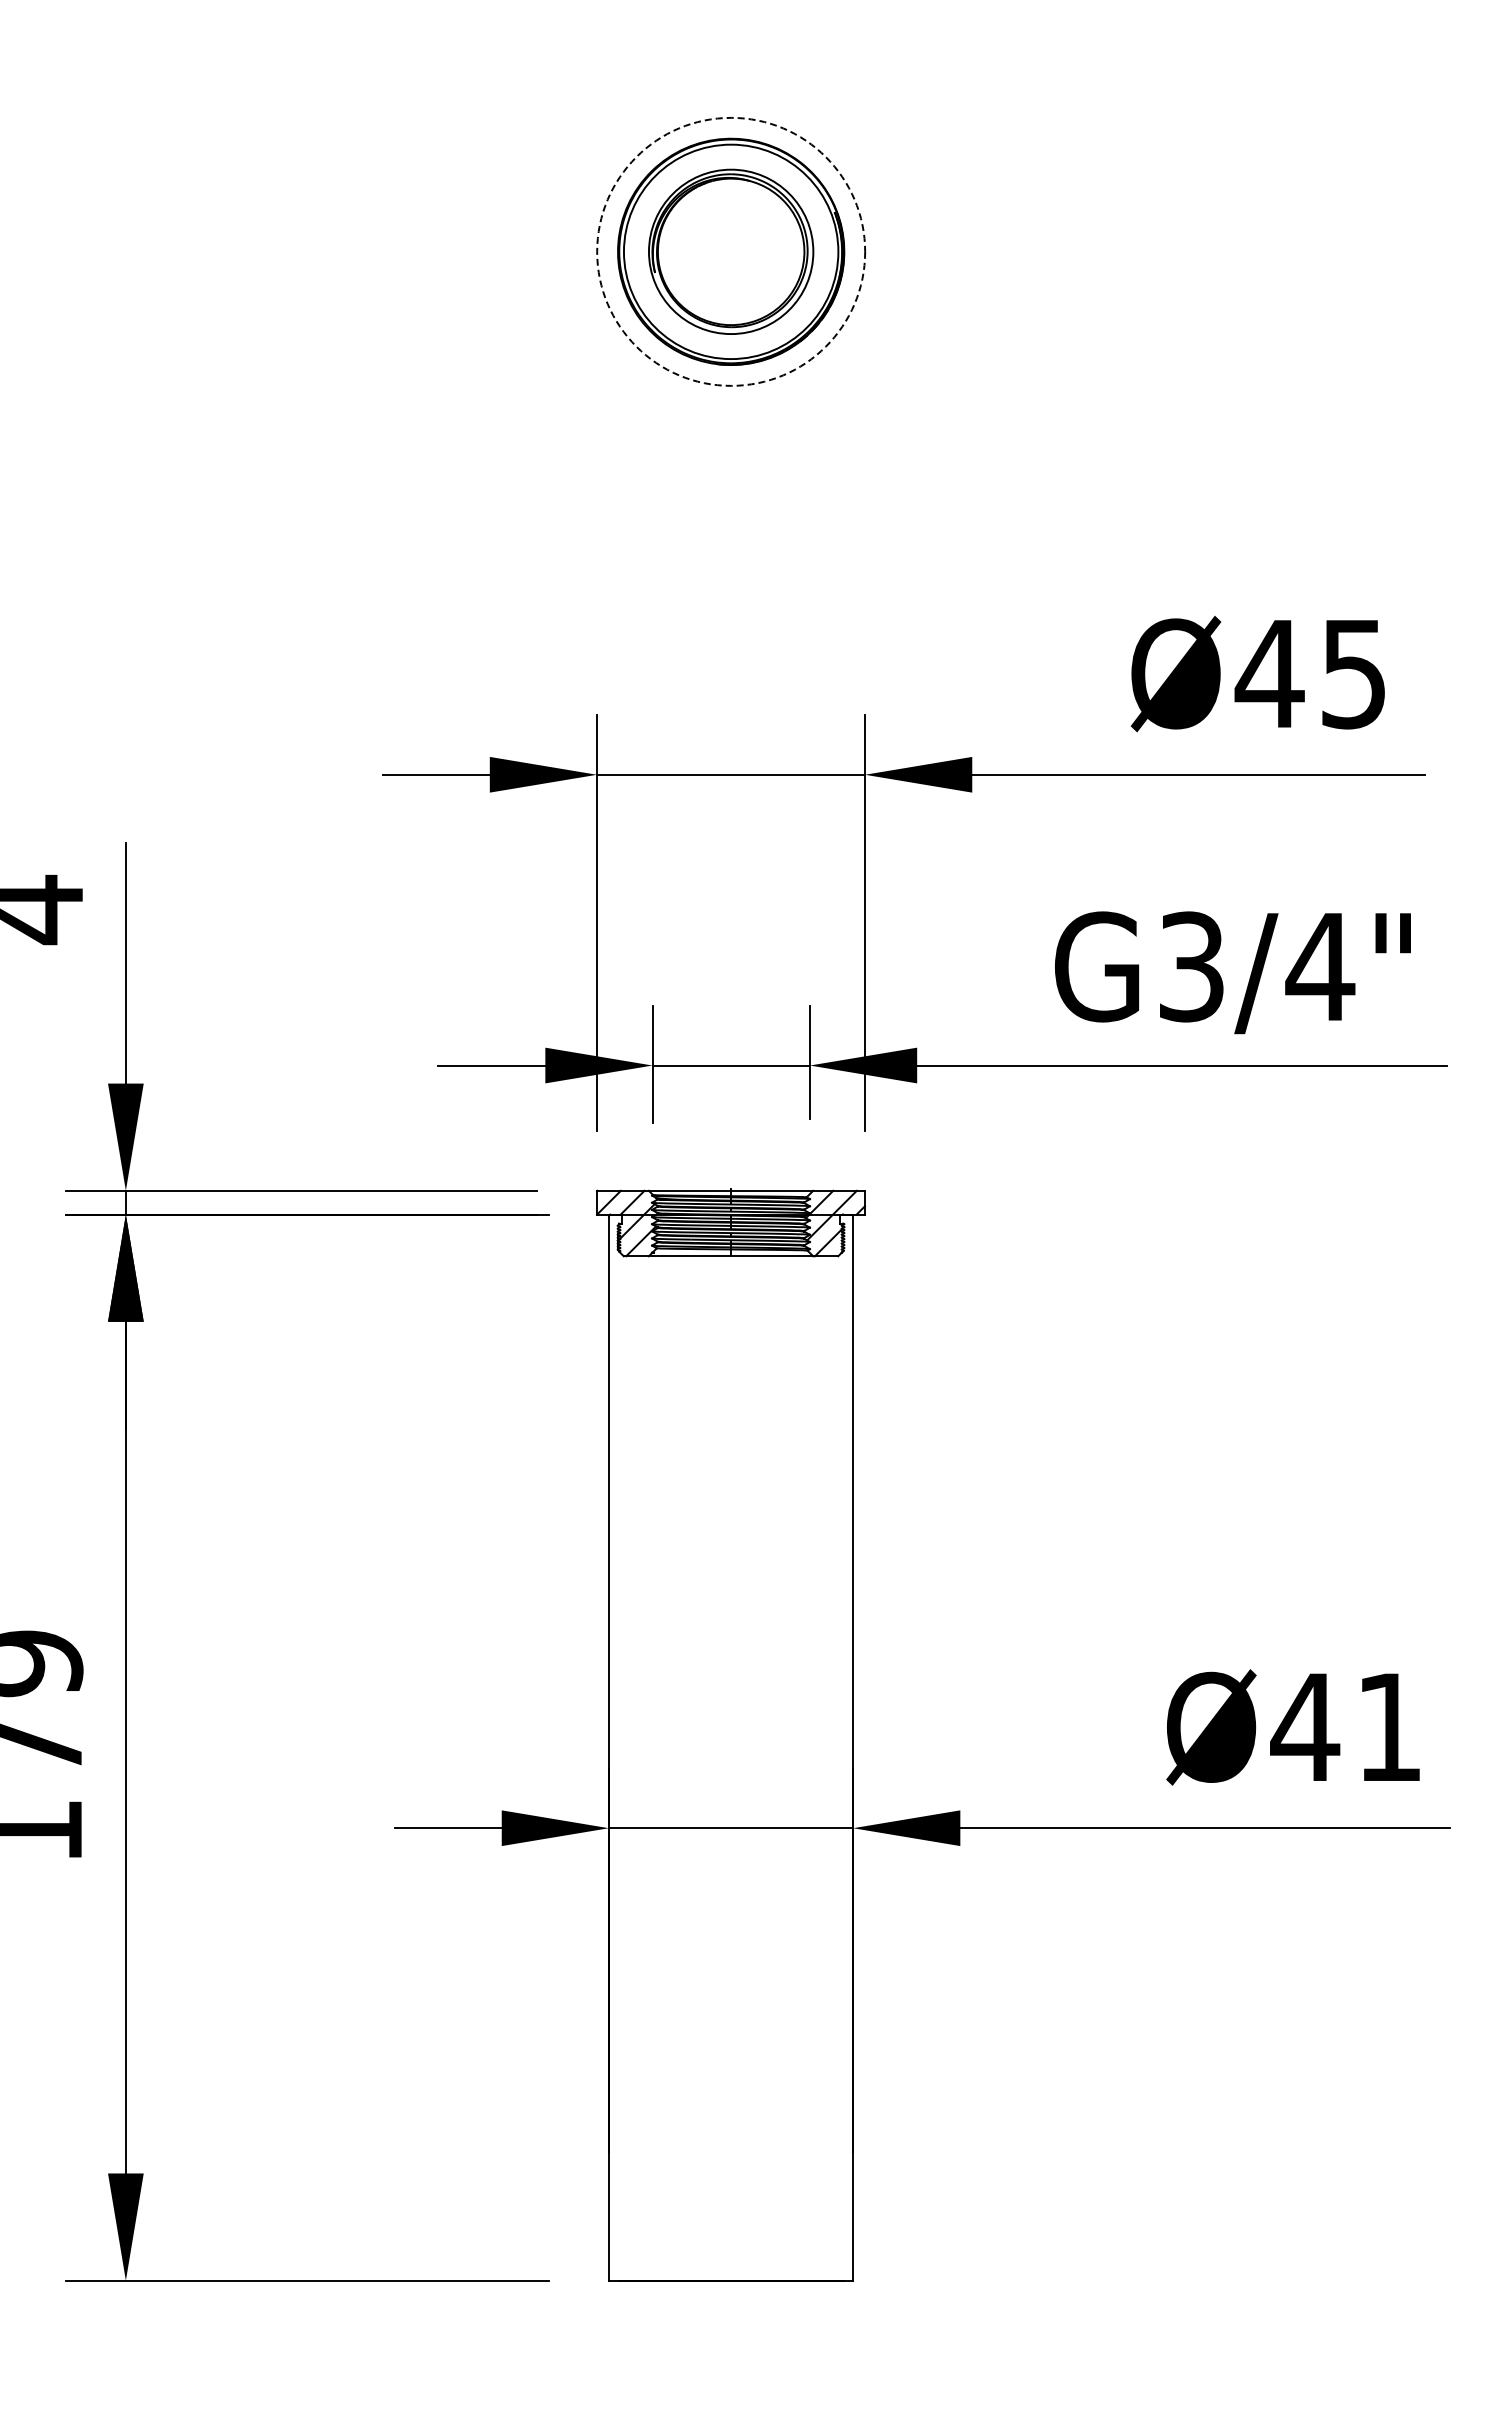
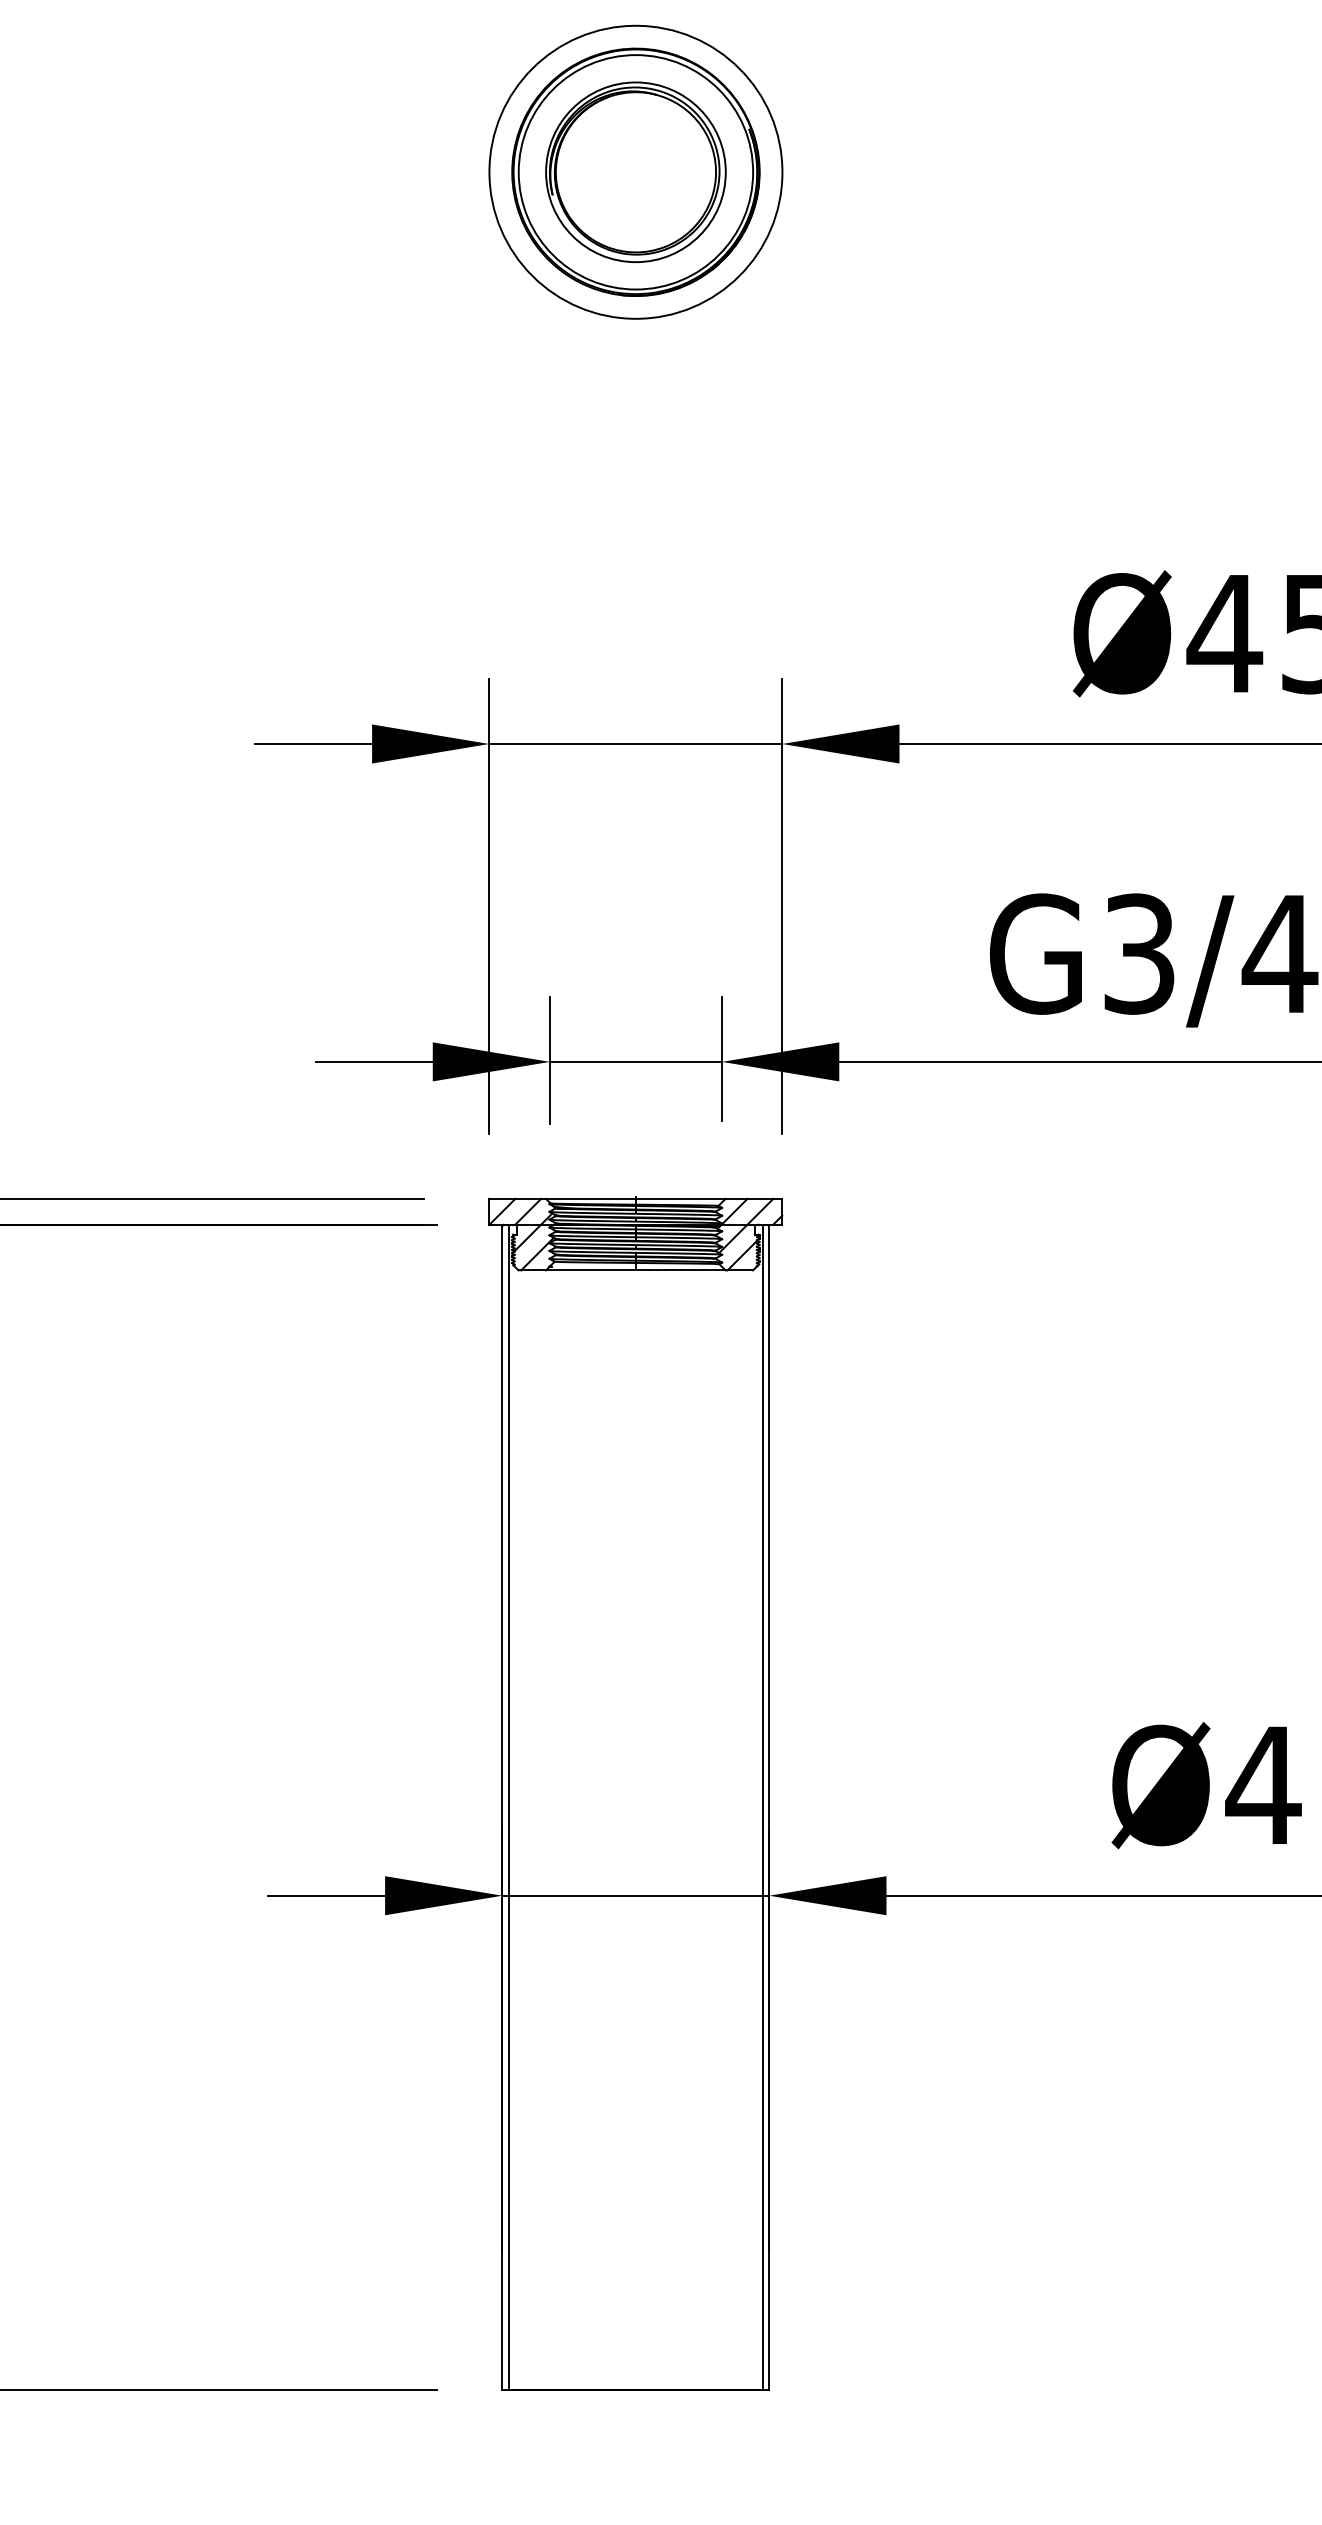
circle: (731, 251) -> (636, 171), dashed -> solid
line: (614, 1747) -> (508, 1807), added
line: (847, 1747) -> (763, 1807), added

